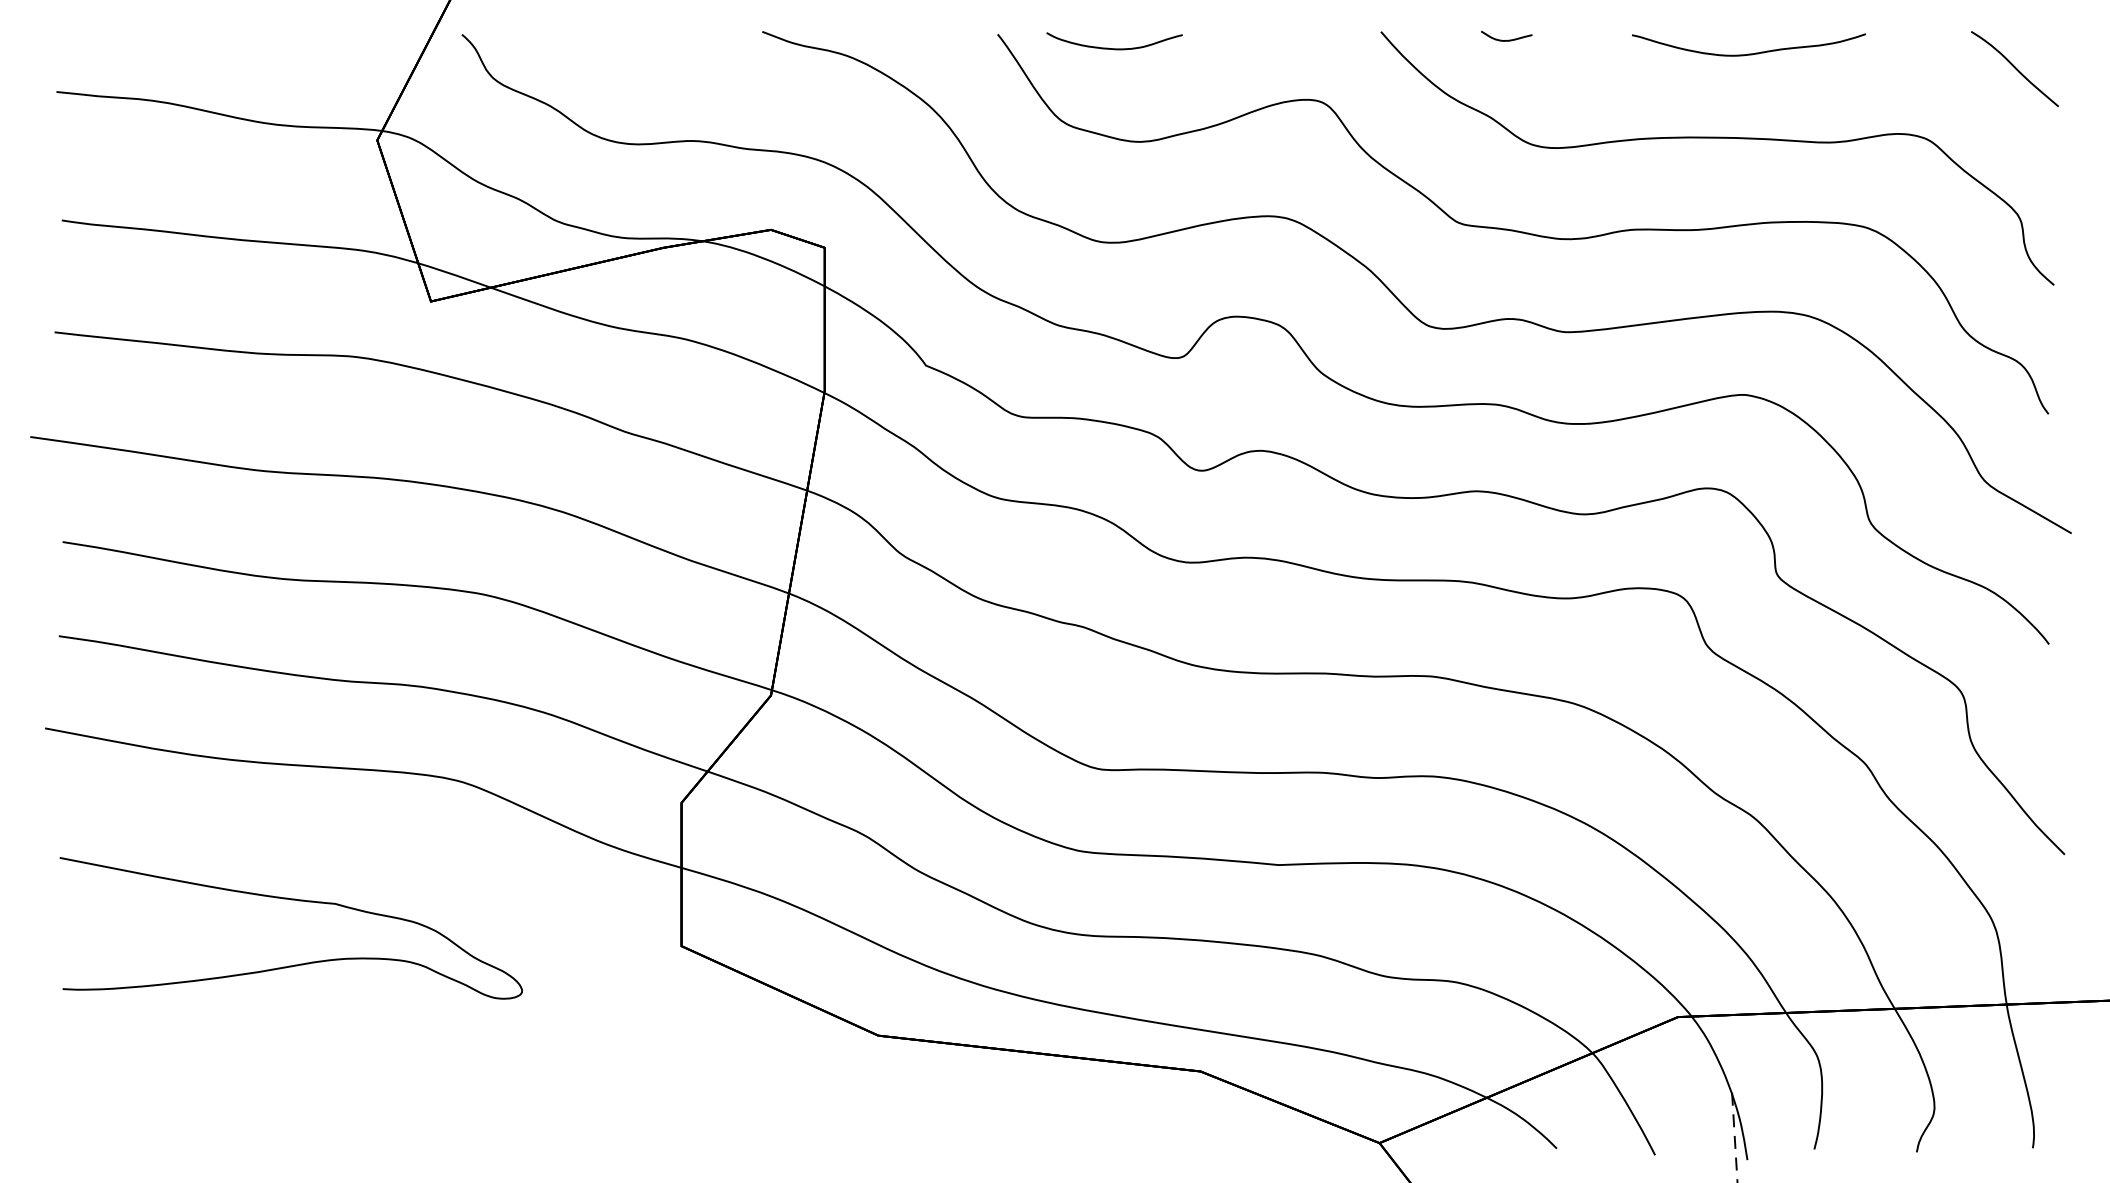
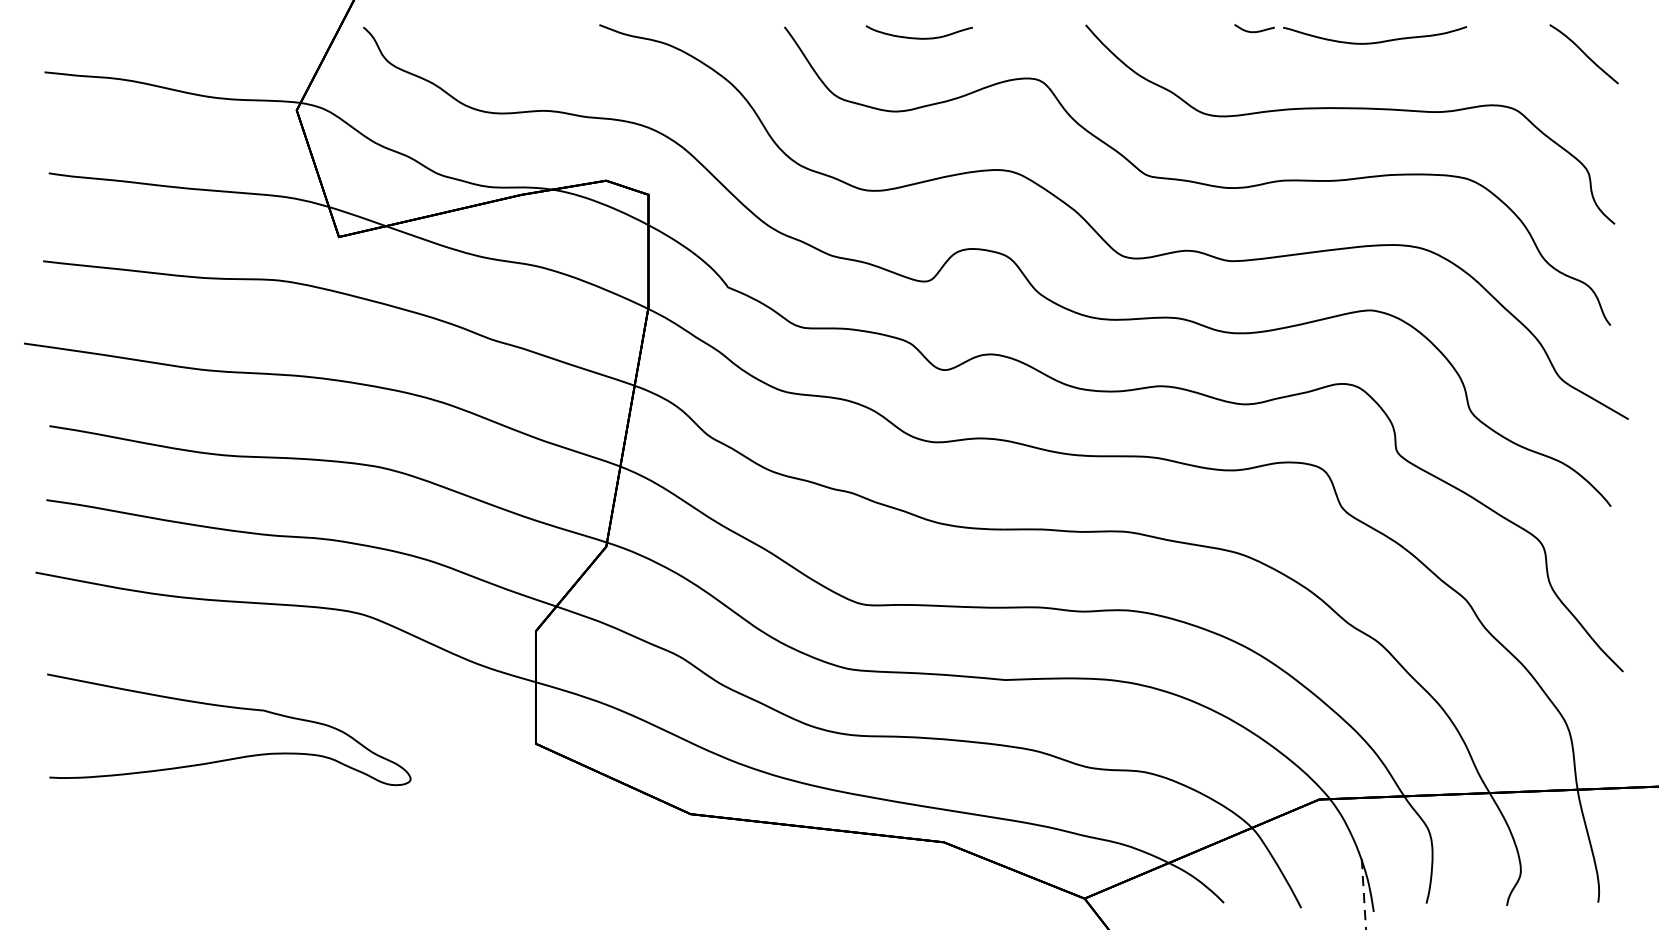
curve: (1506, 40) -> (1254, 31), moved
curve: (1113, 47) -> (918, 37), moved

